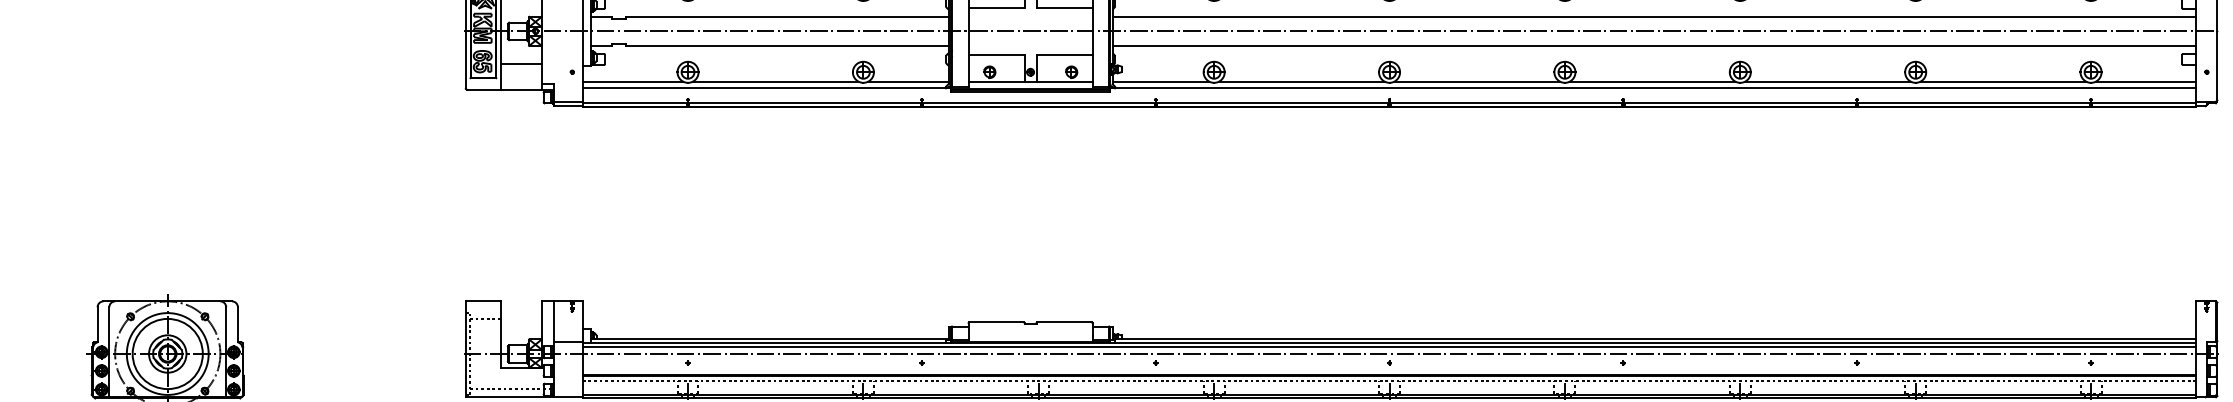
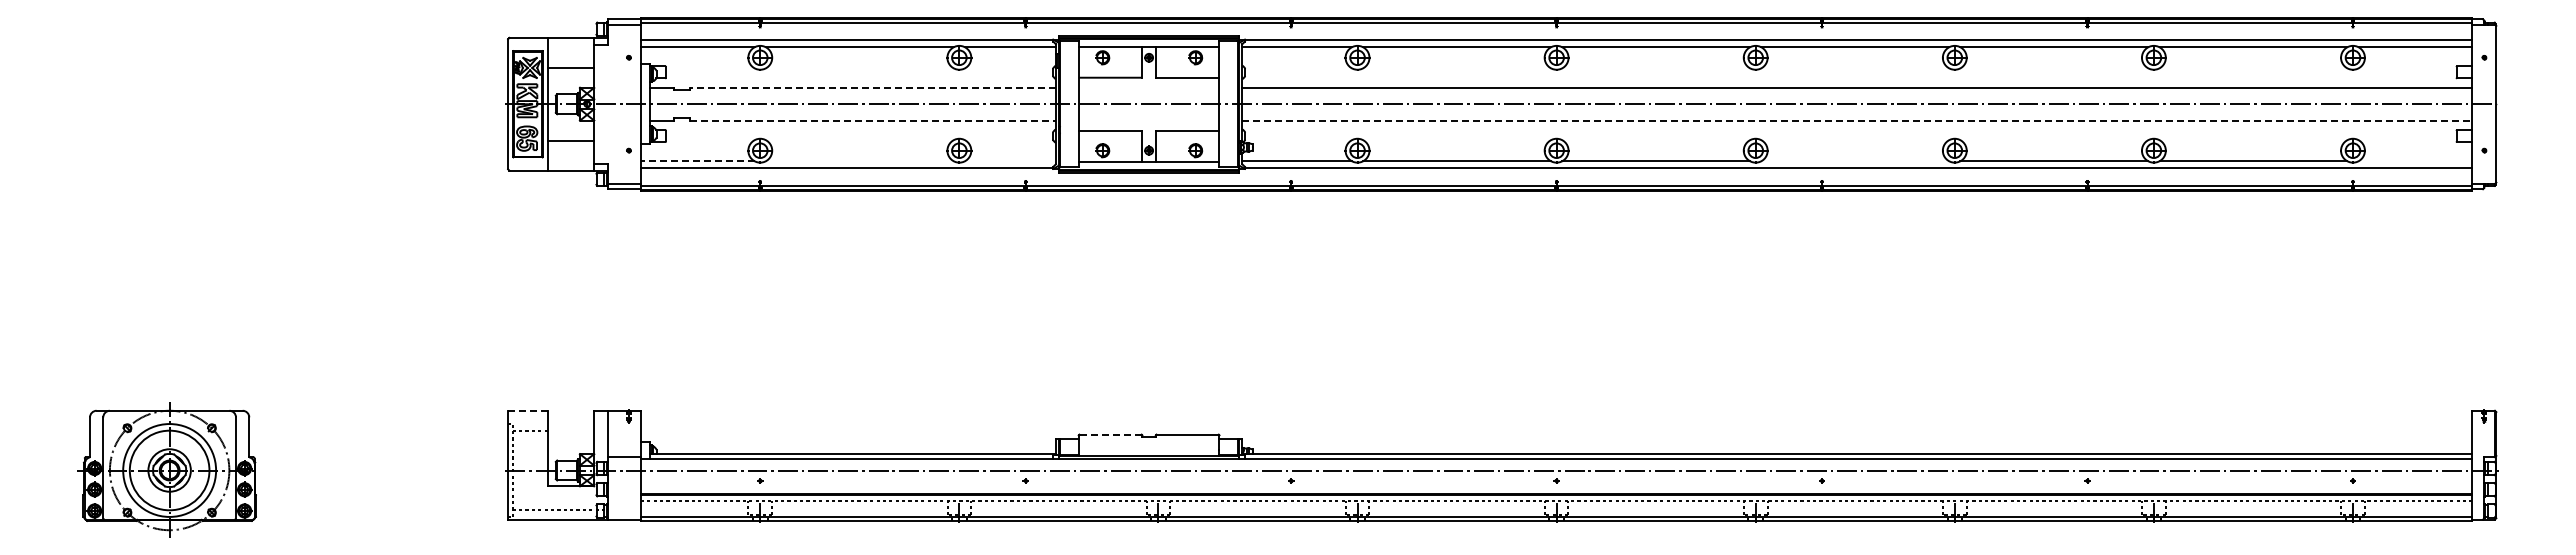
line: (786, 16) -> (872, 87), solid -> dashed
line: (787, 45) -> (873, 120), solid -> dashed
line: (1654, 45) -> (1857, 120), solid -> dashed
line: (632, 81) -> (697, 161), solid -> dashed
line: (775, 81) -> (859, 161), removed
line: (907, 81) -> (1009, 161), removed
line: (1652, 81) -> (1855, 161), removed
line: (2146, 81) -> (2415, 161), removed
line: (483, 301) -> (528, 410), solid -> dashed
line: (996, 322) -> (1110, 434), solid -> dashed
line: (1389, 346) -> (1556, 462), removed

